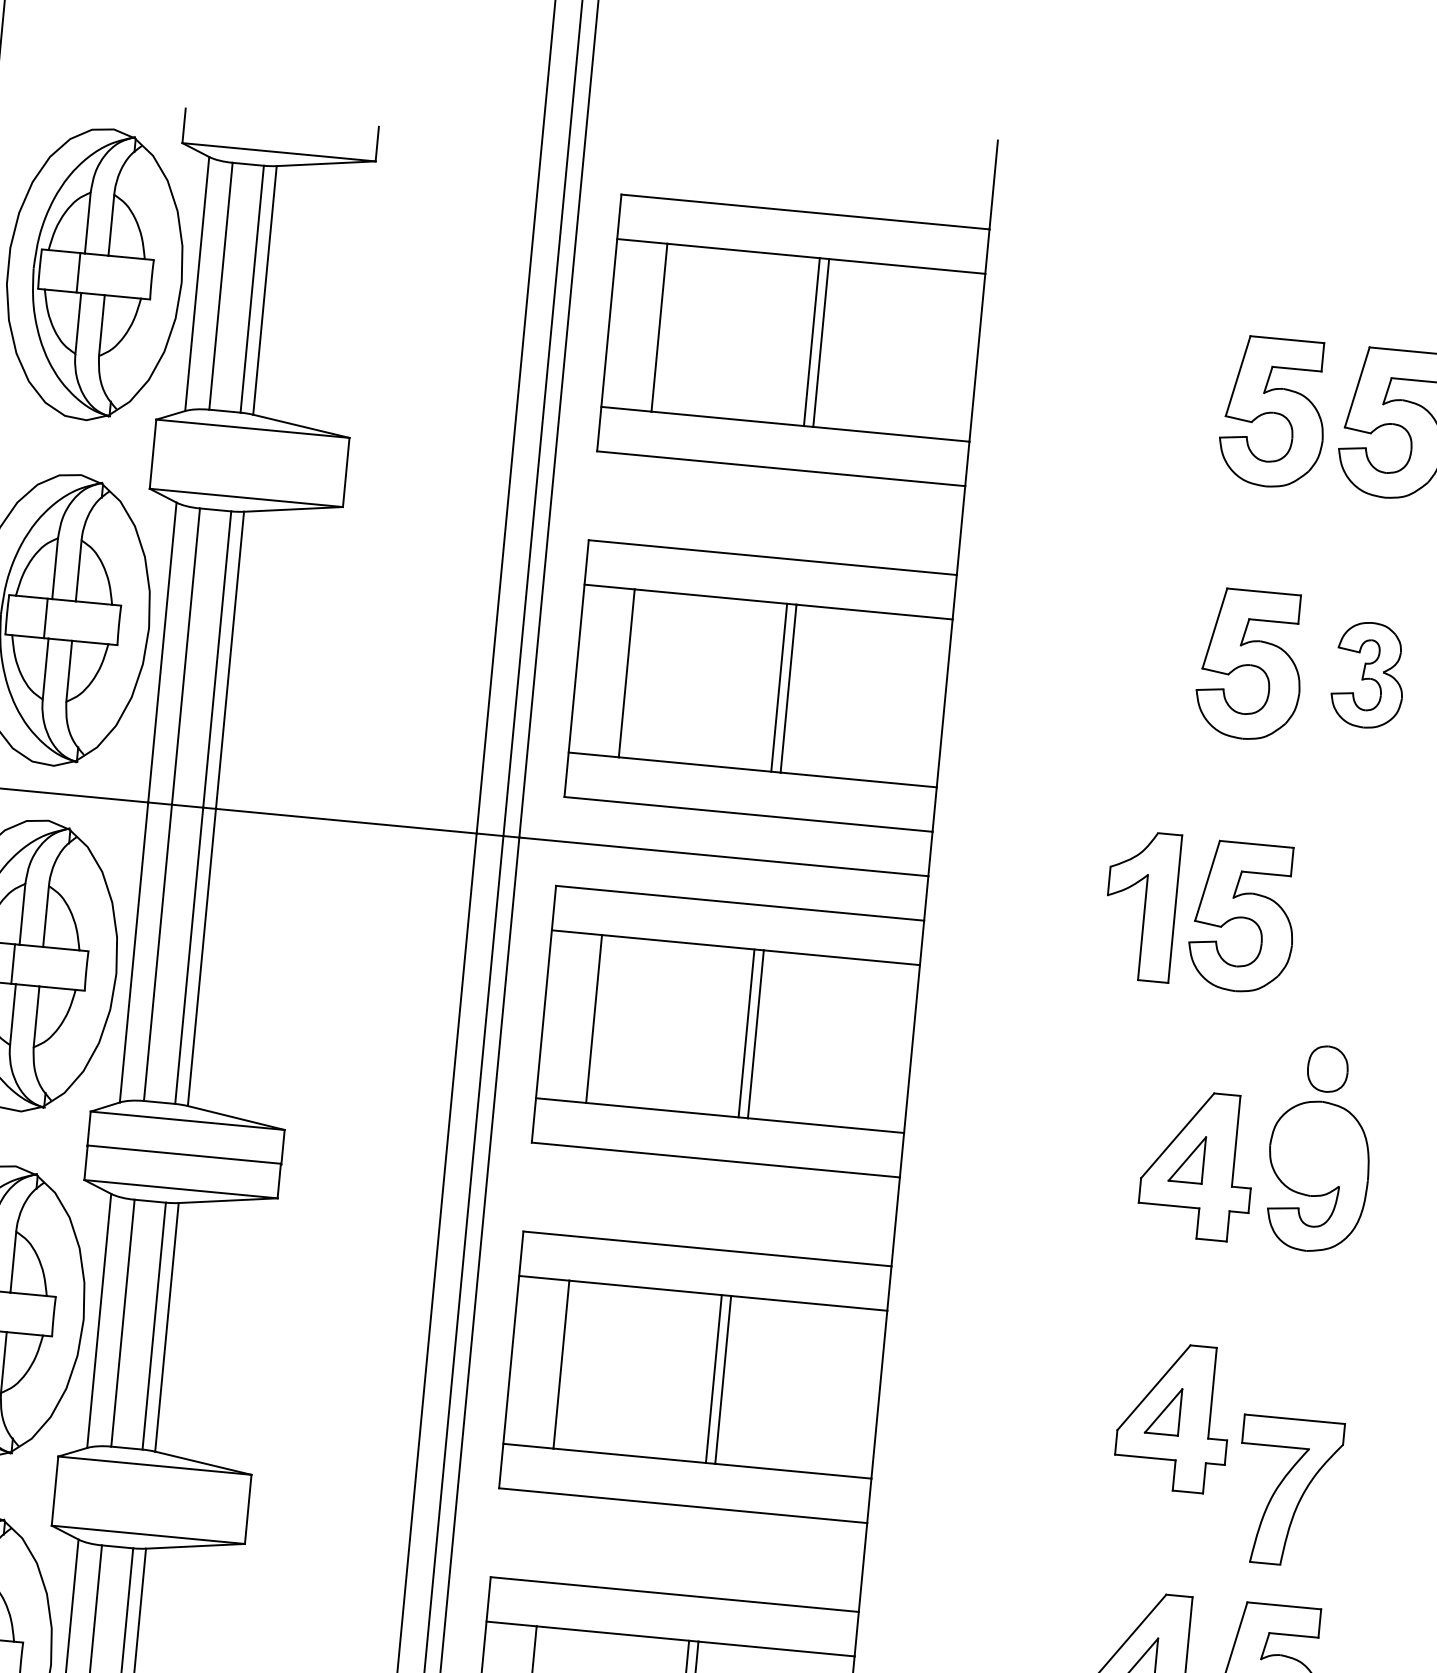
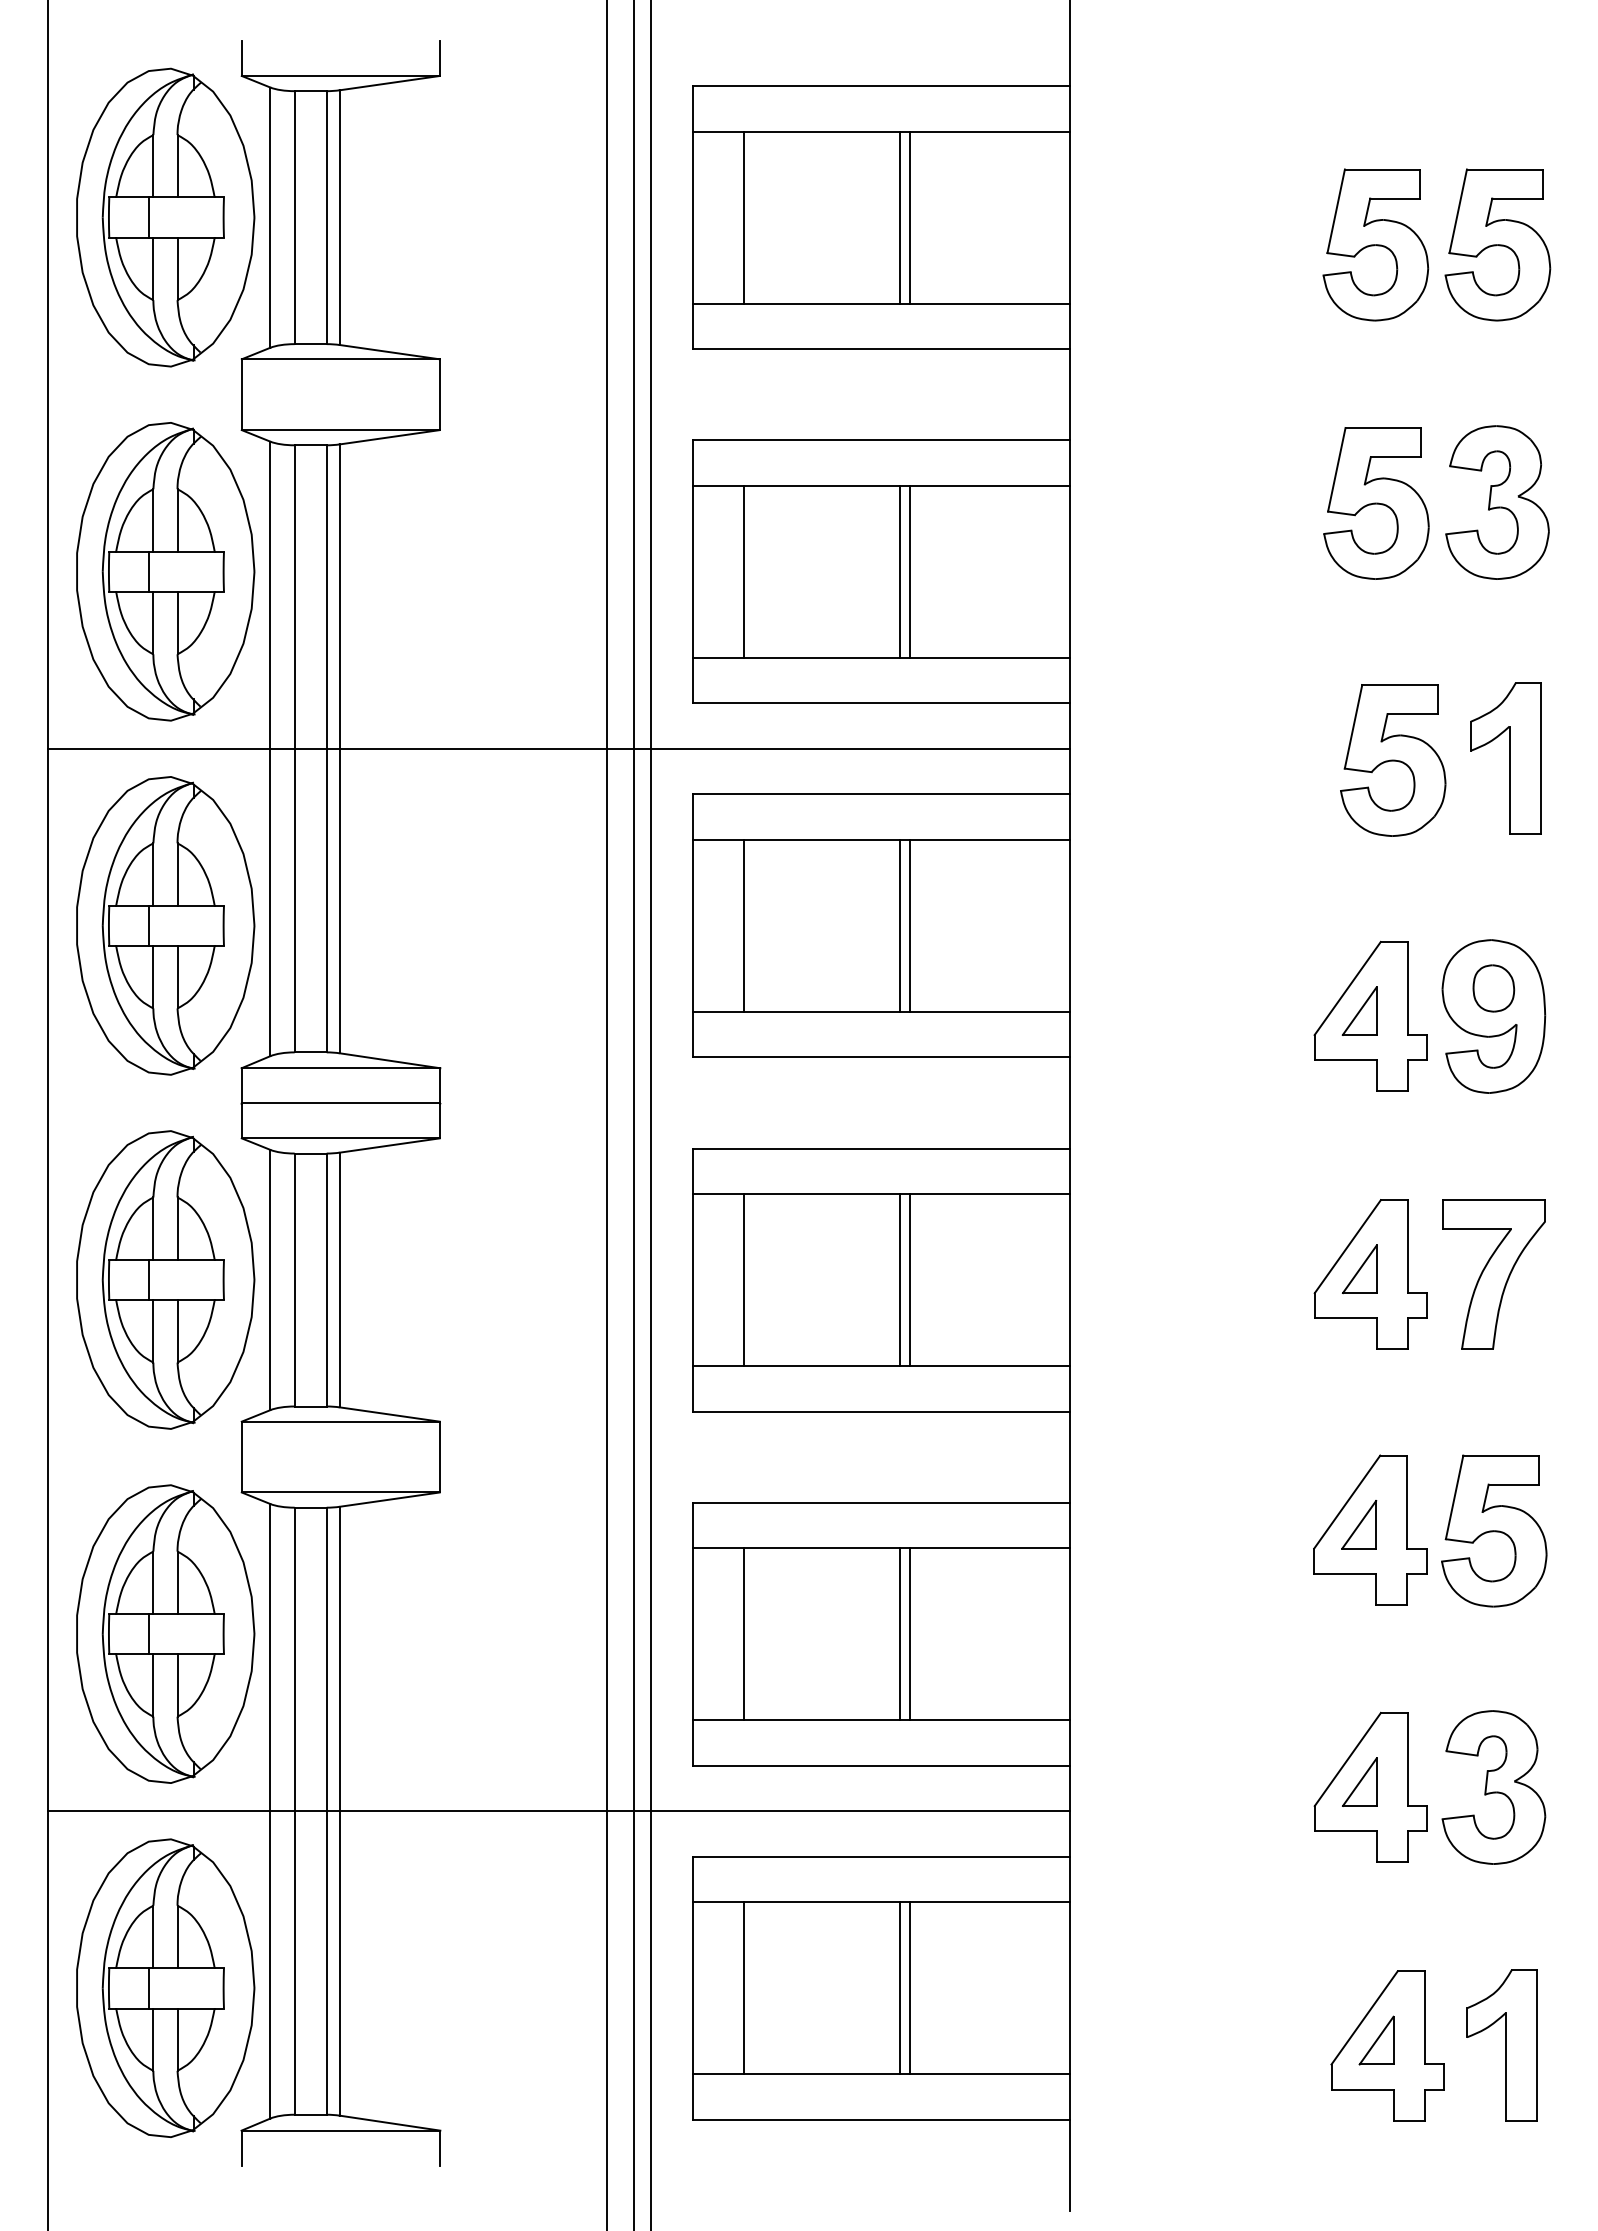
part: (1368, 675) -> (1497, 502), size x1.43
part: (1141, 905) -> (1505, 758), moved
part: (1327, 1069) -> (1493, 988), moved
part: (1287, 1491) -> (1493, 1274), moved

